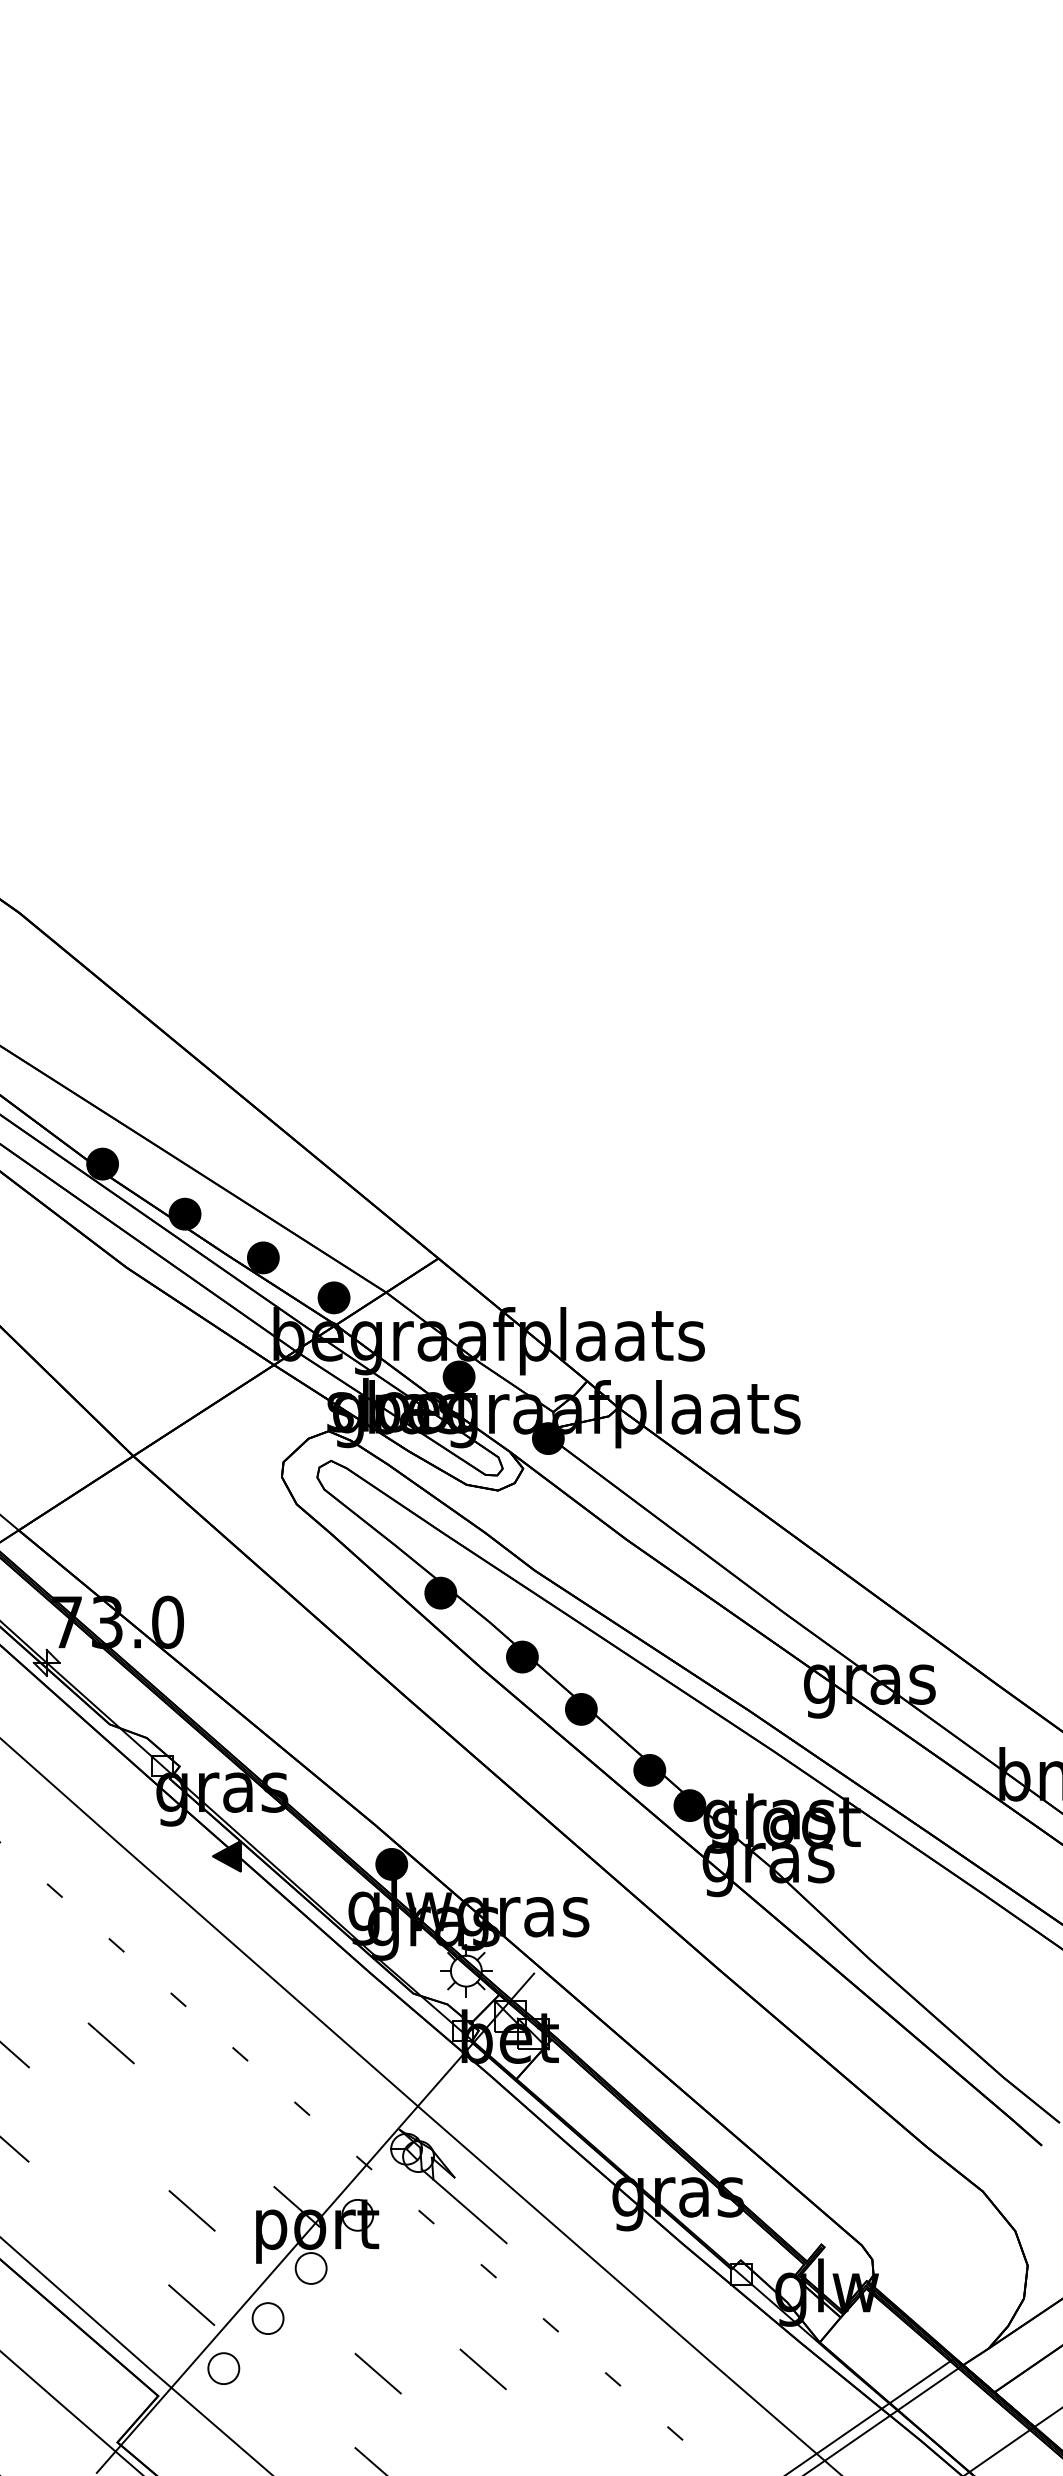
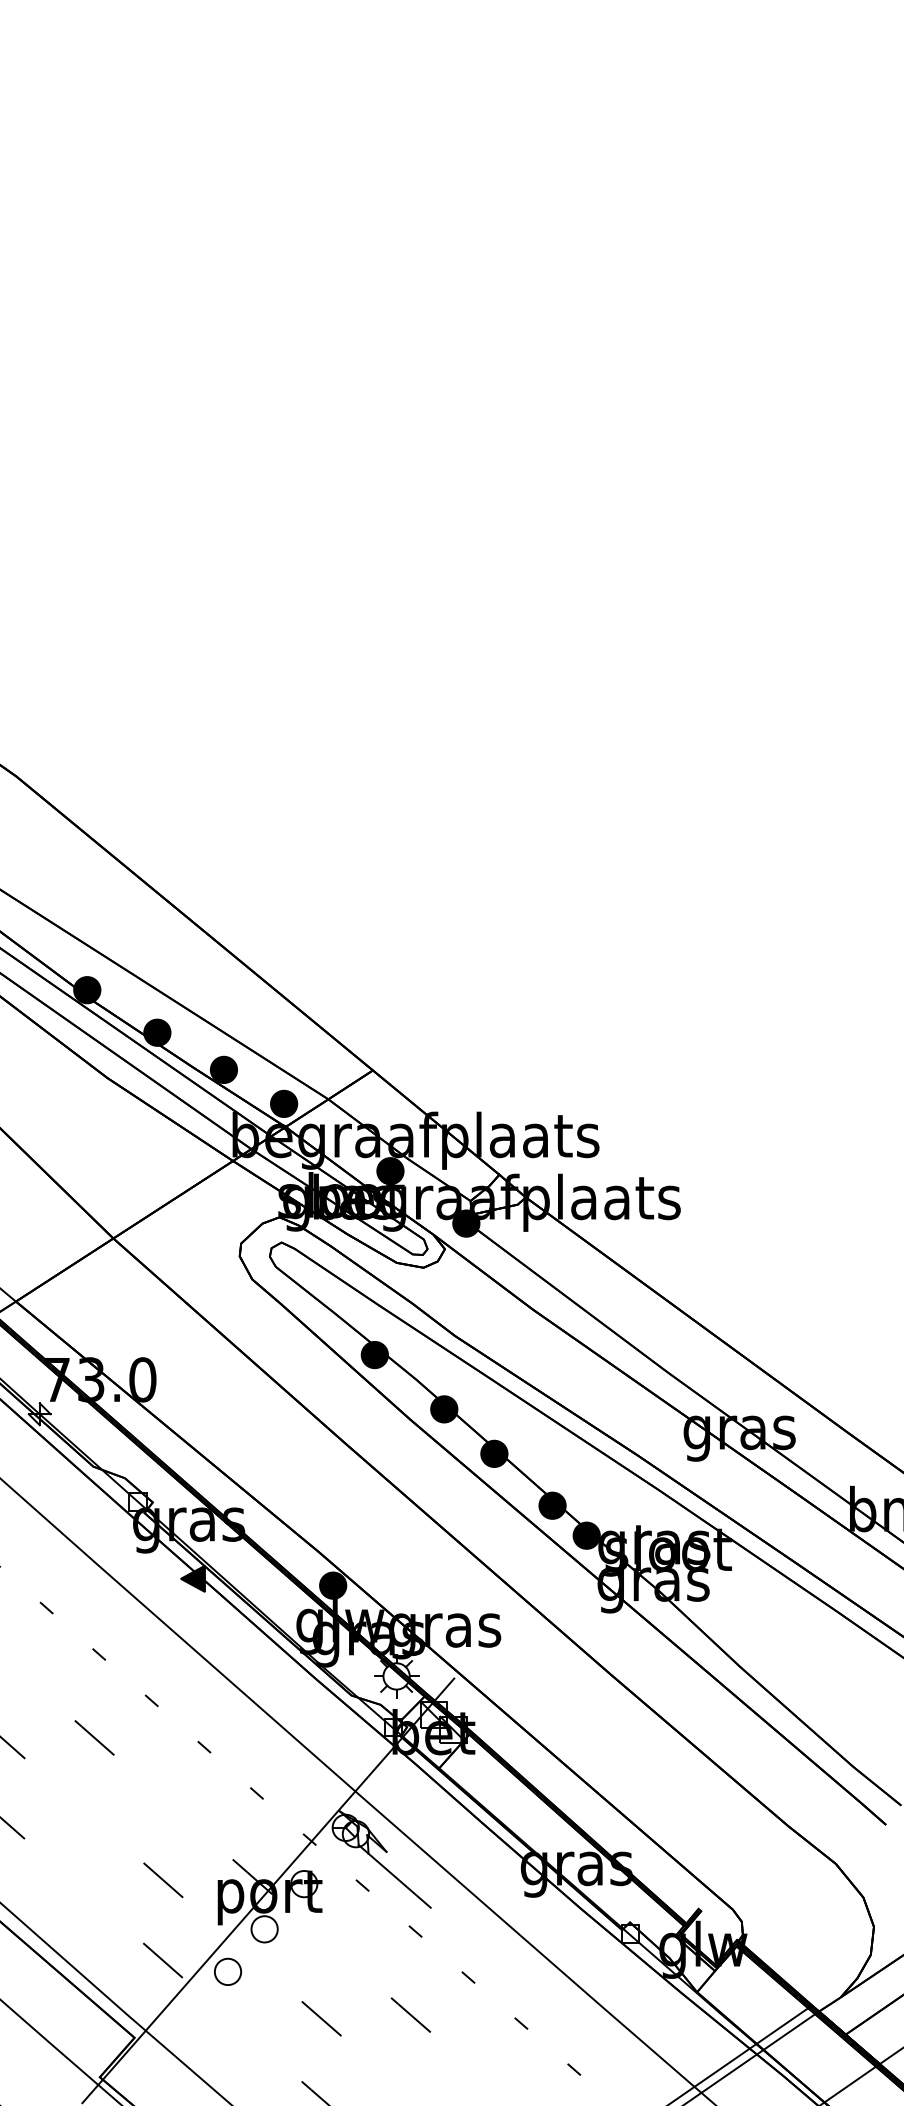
part: (223, 2368) -> (190, 2014), removed

